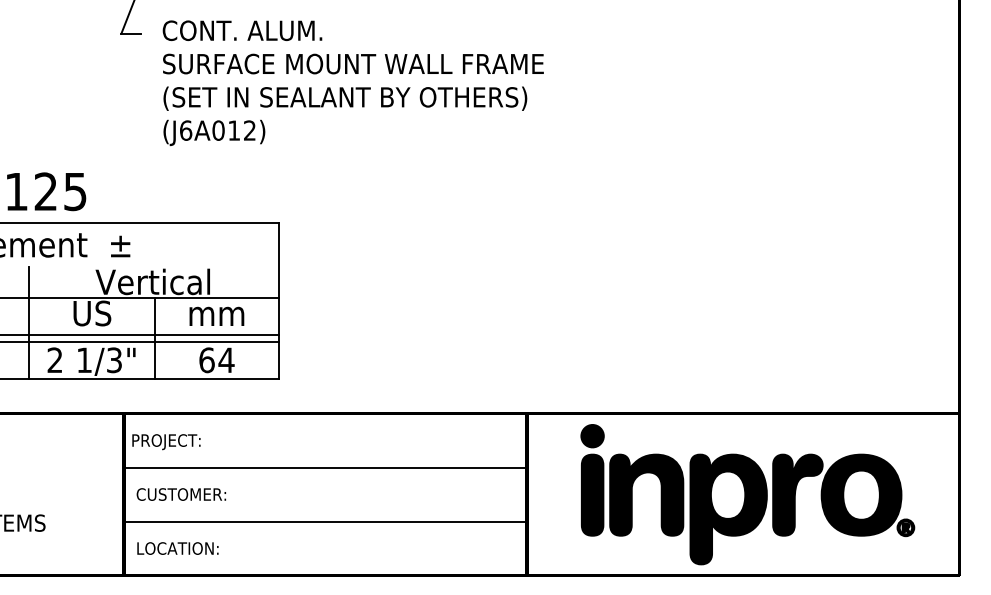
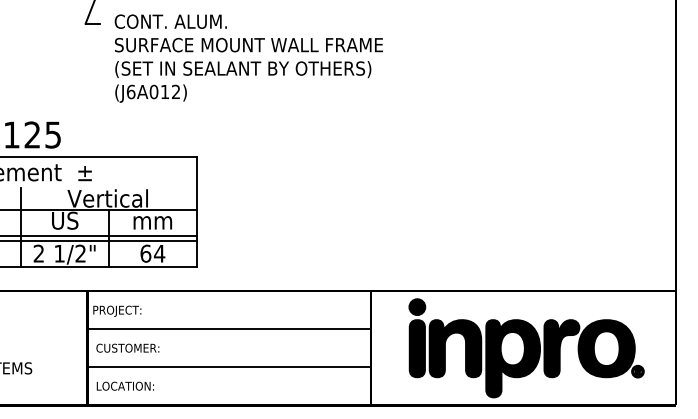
text: (114, 359) -> (80, 253), 1/3" -> 1/2"

